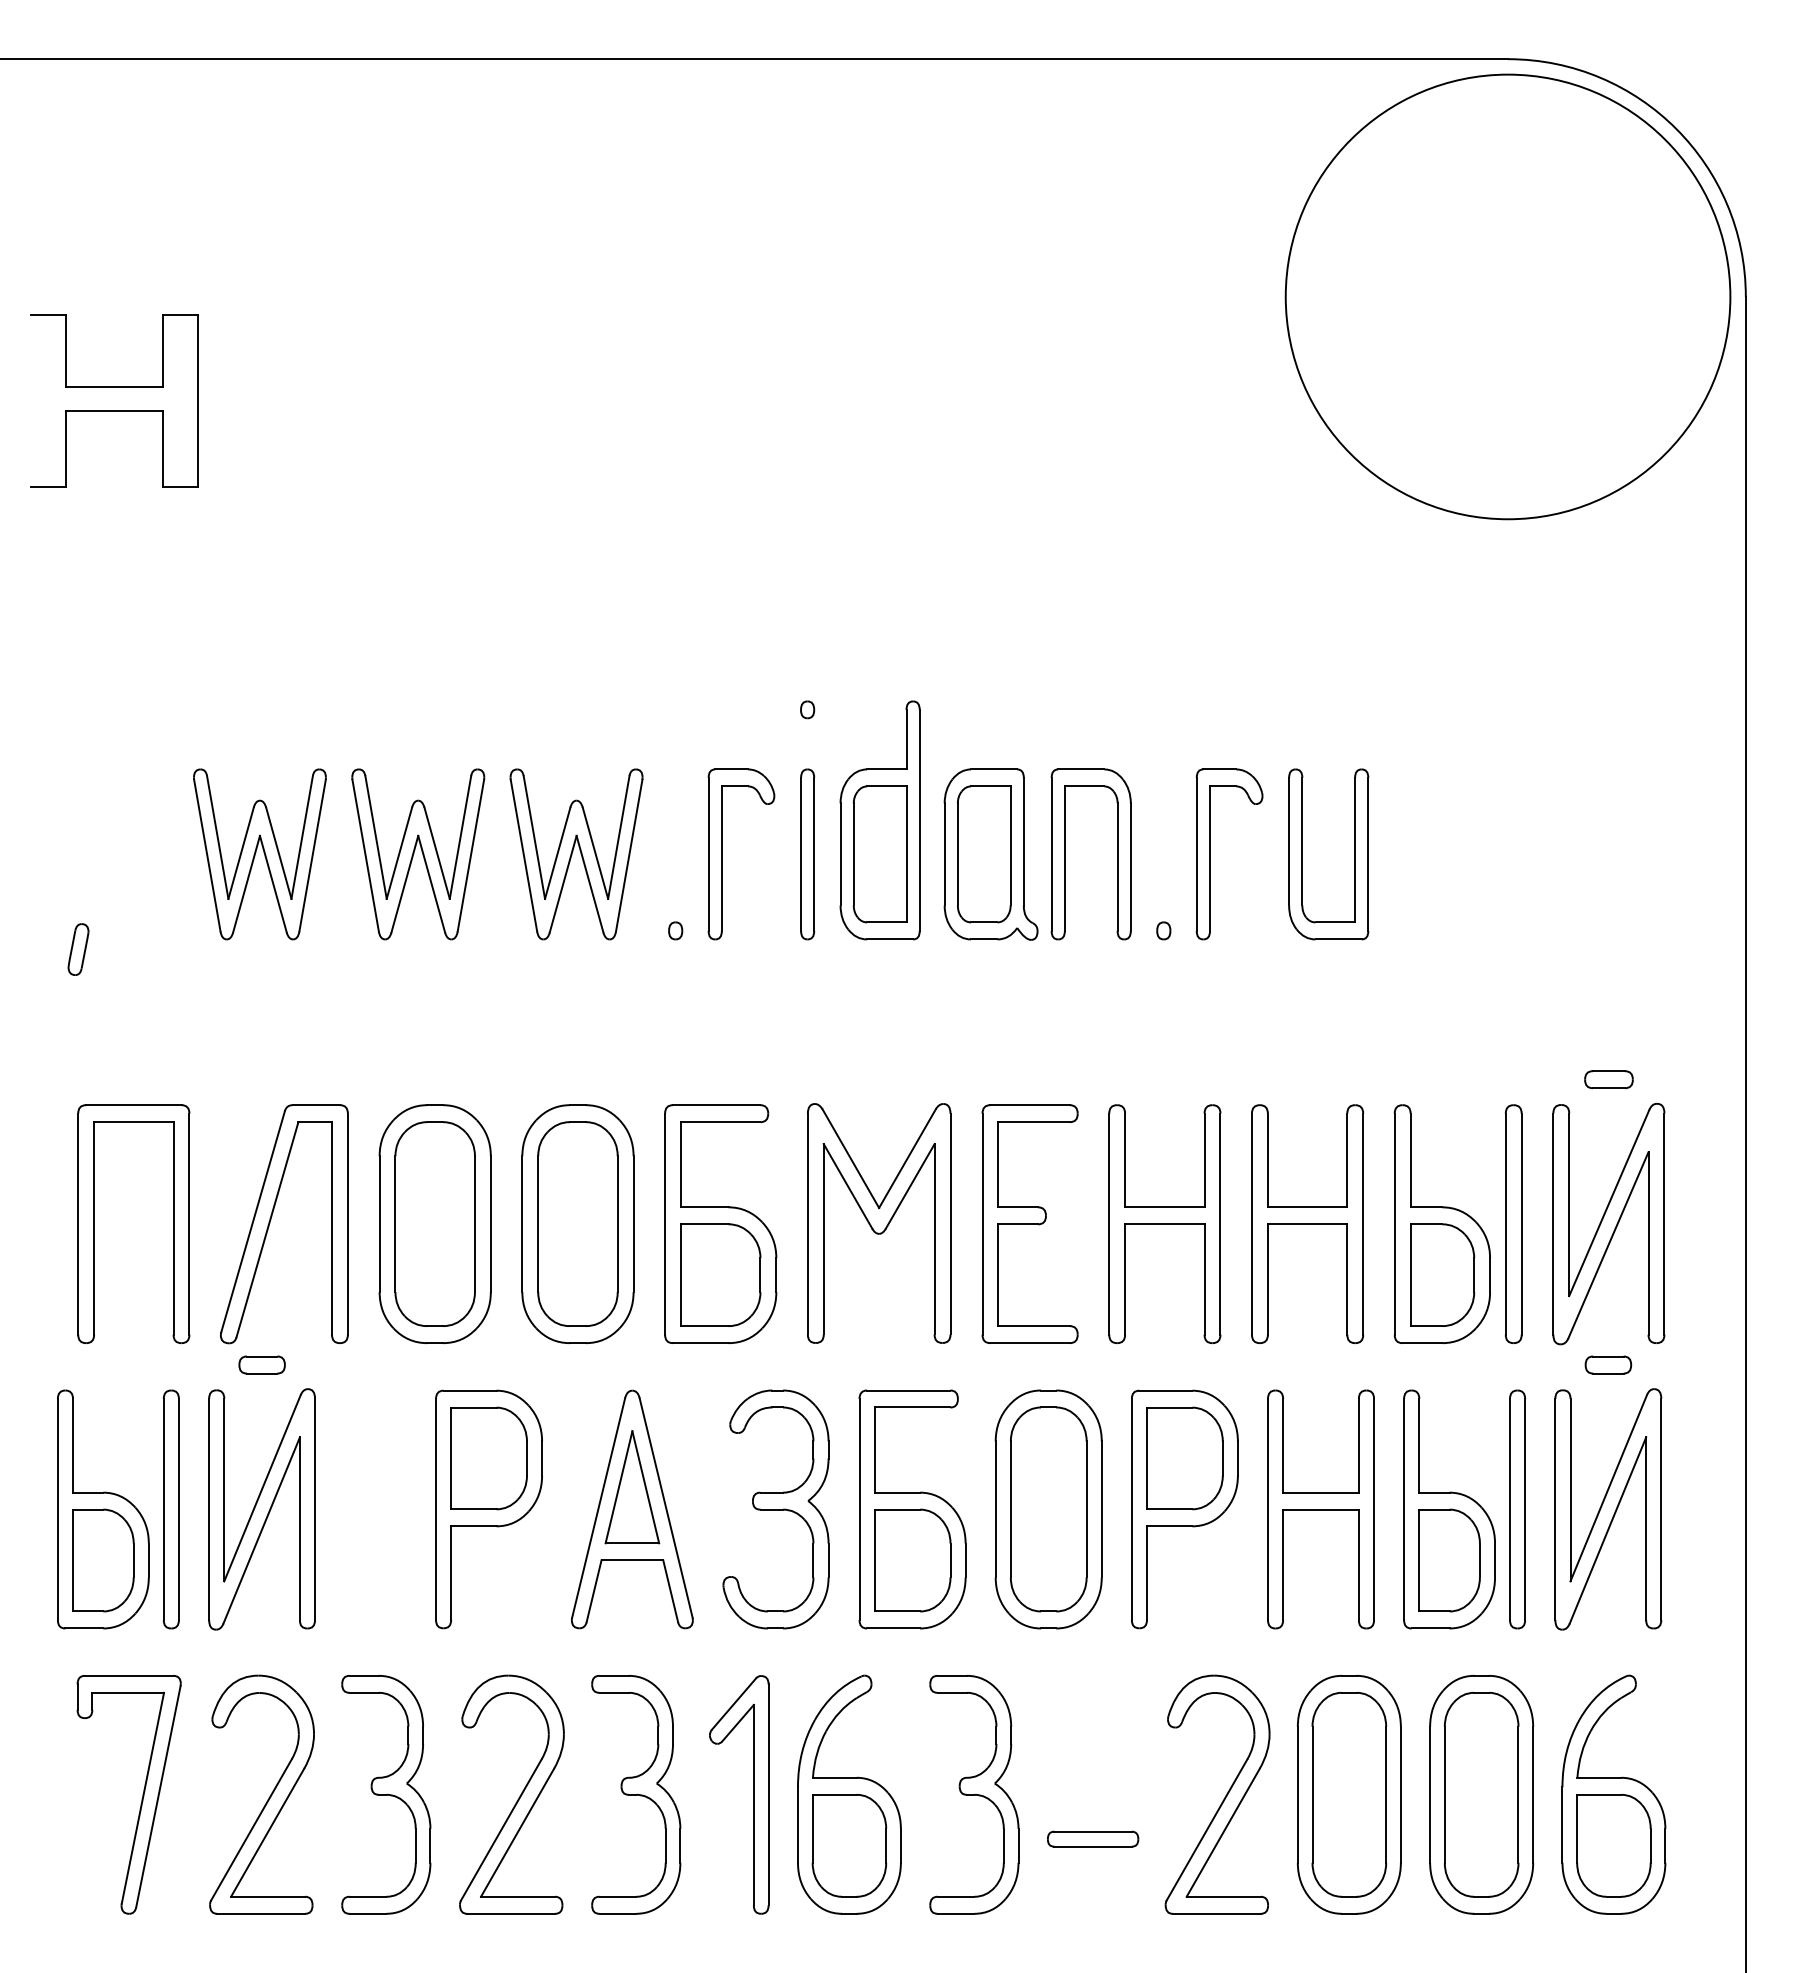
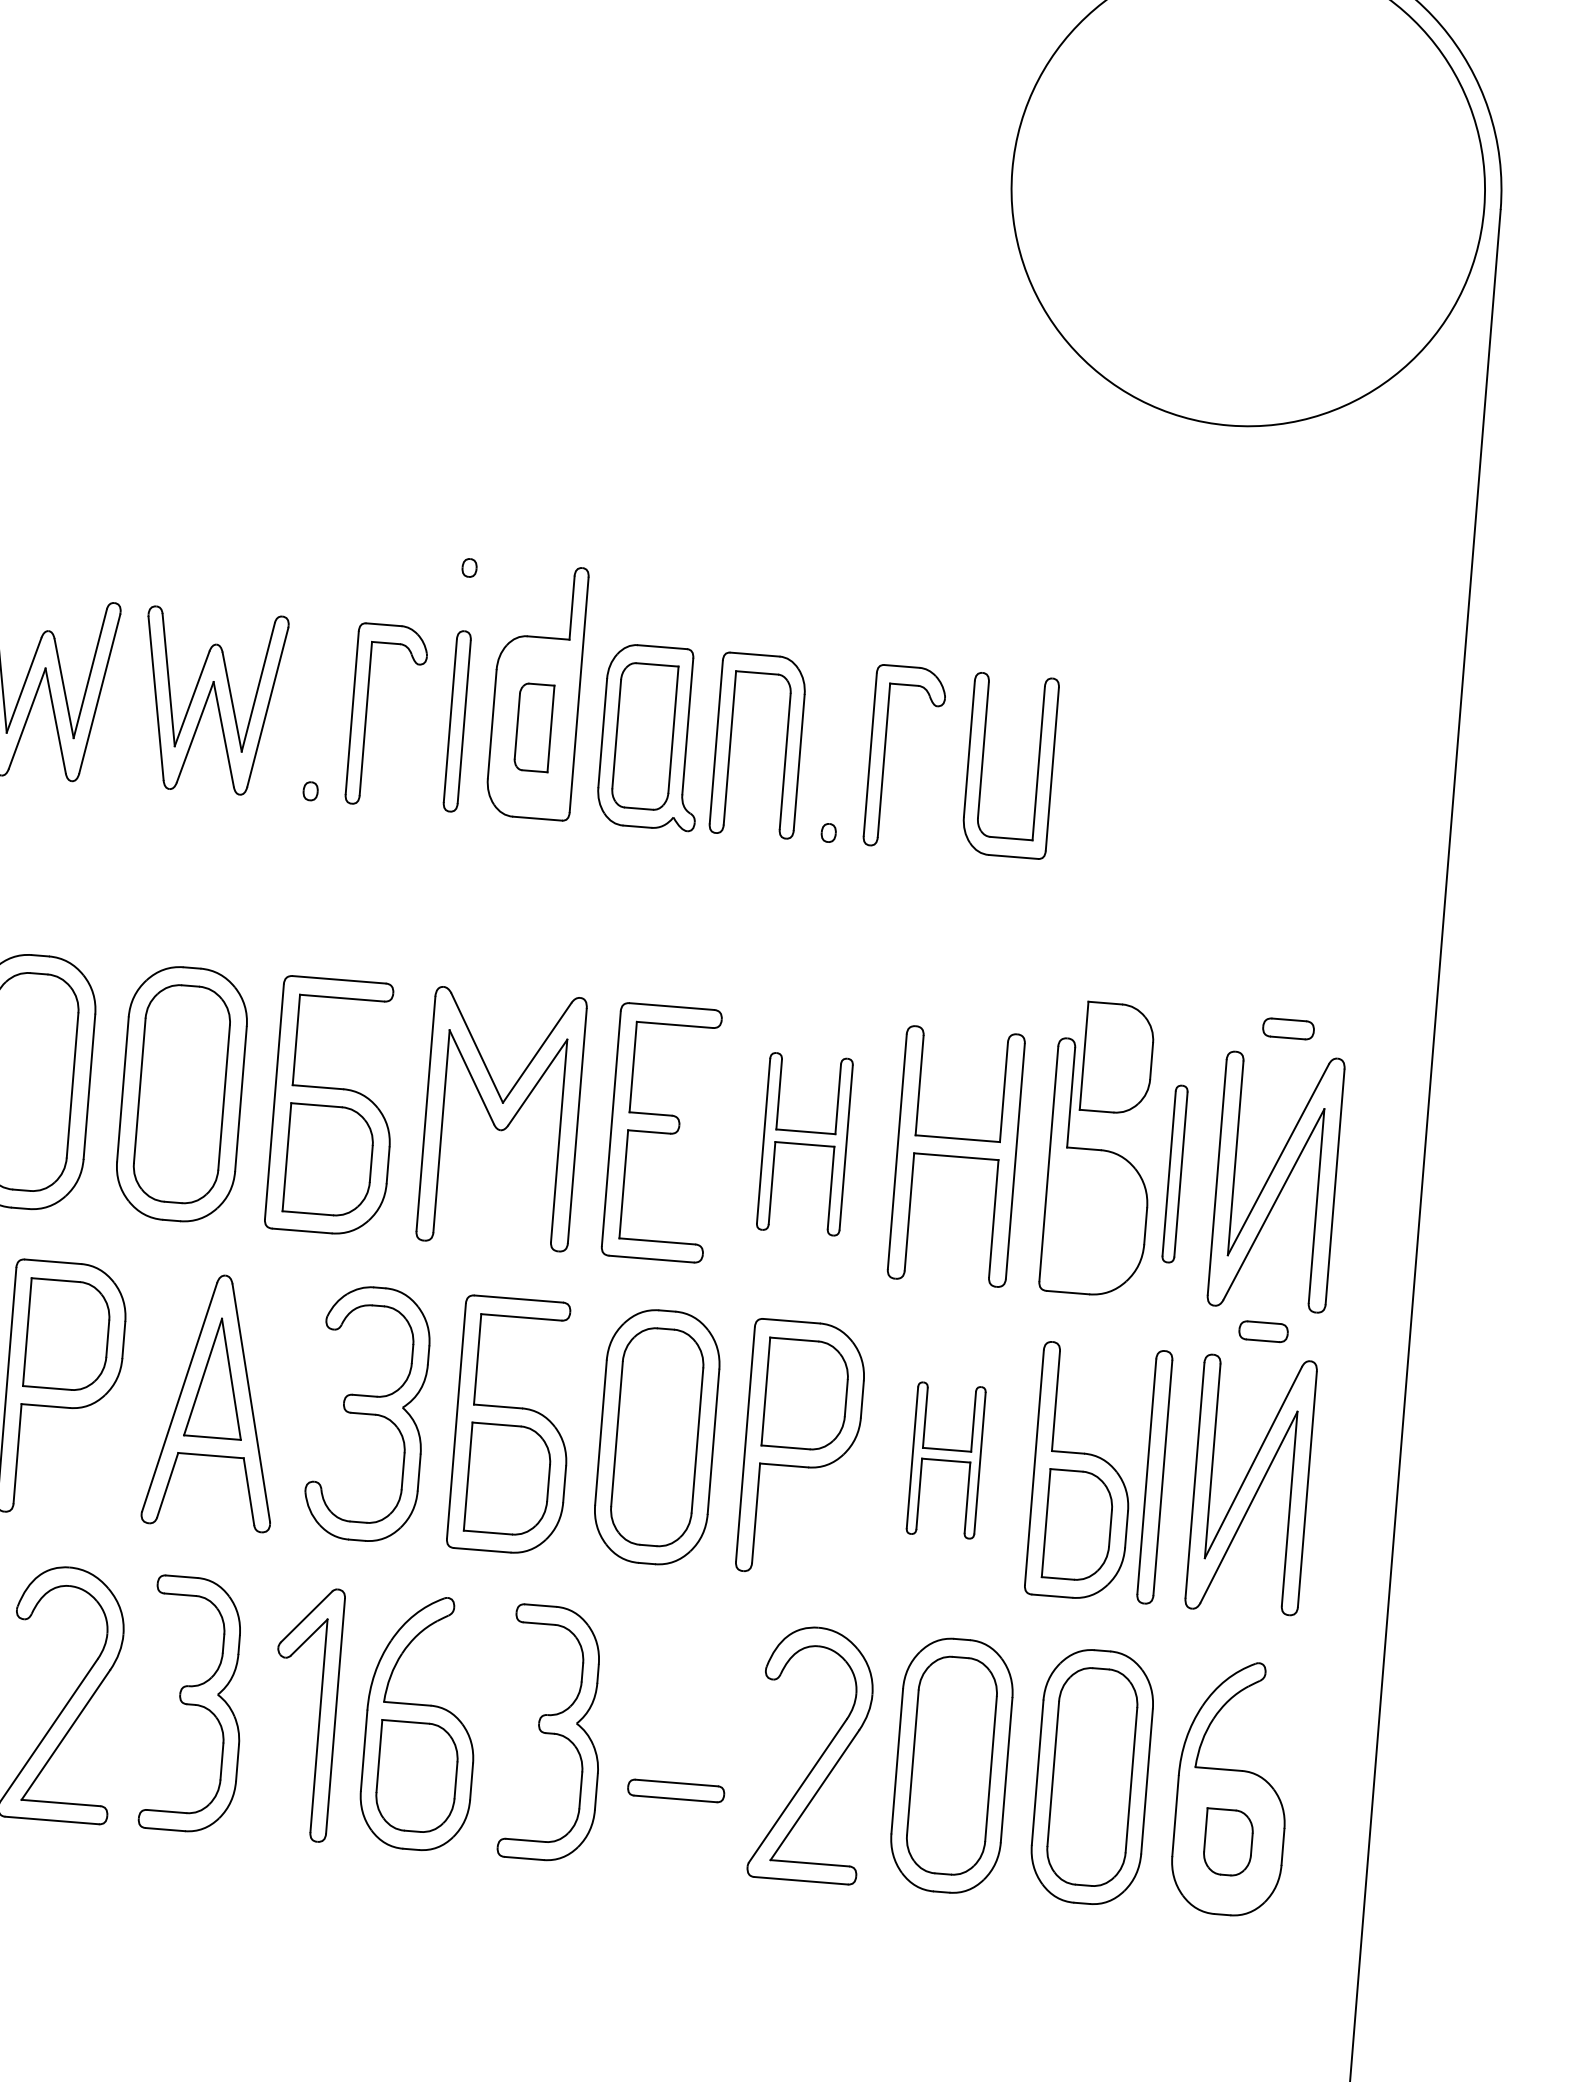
part: (879, 854) -> (533, 727), size x0.6
part: (1164, 1223) -> (804, 1143), size x0.7
part: (1513, 1223) -> (1174, 1173), size x0.7
part: (1442, 1274) -> (1118, 1057), moved
part: (1320, 1509) -> (945, 1460), size x0.6
part: (1613, 1845) -> (1227, 1842), size x0.6

